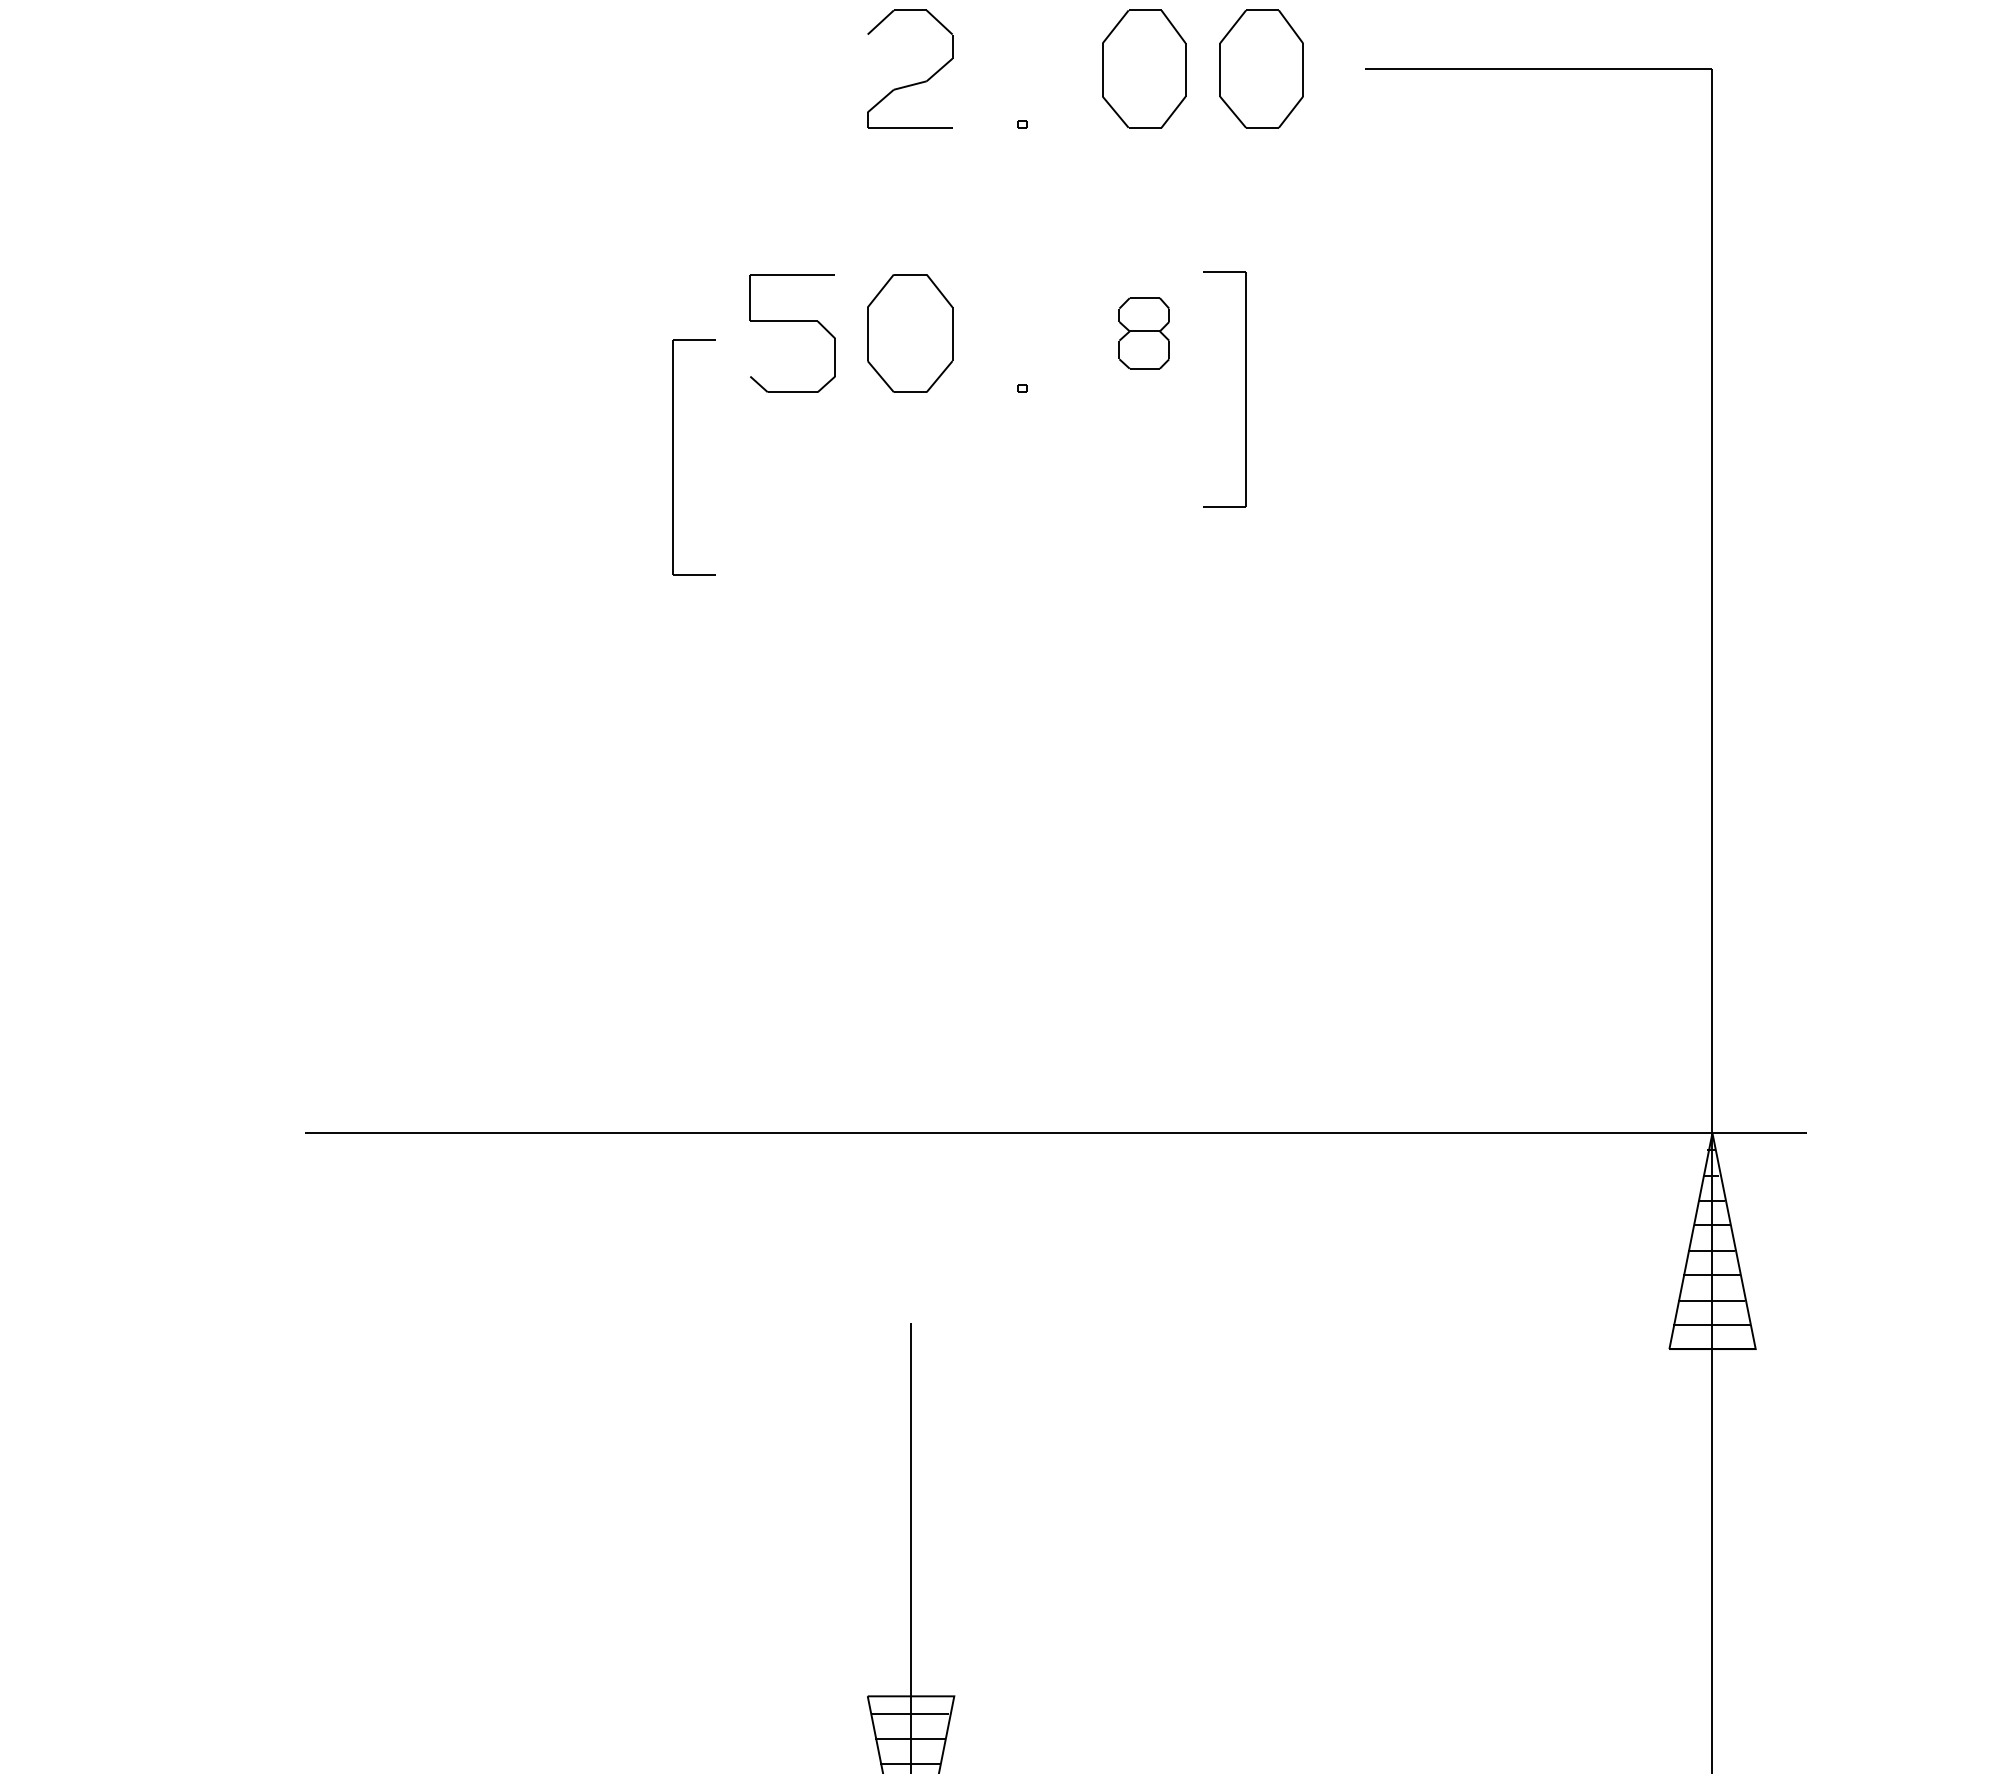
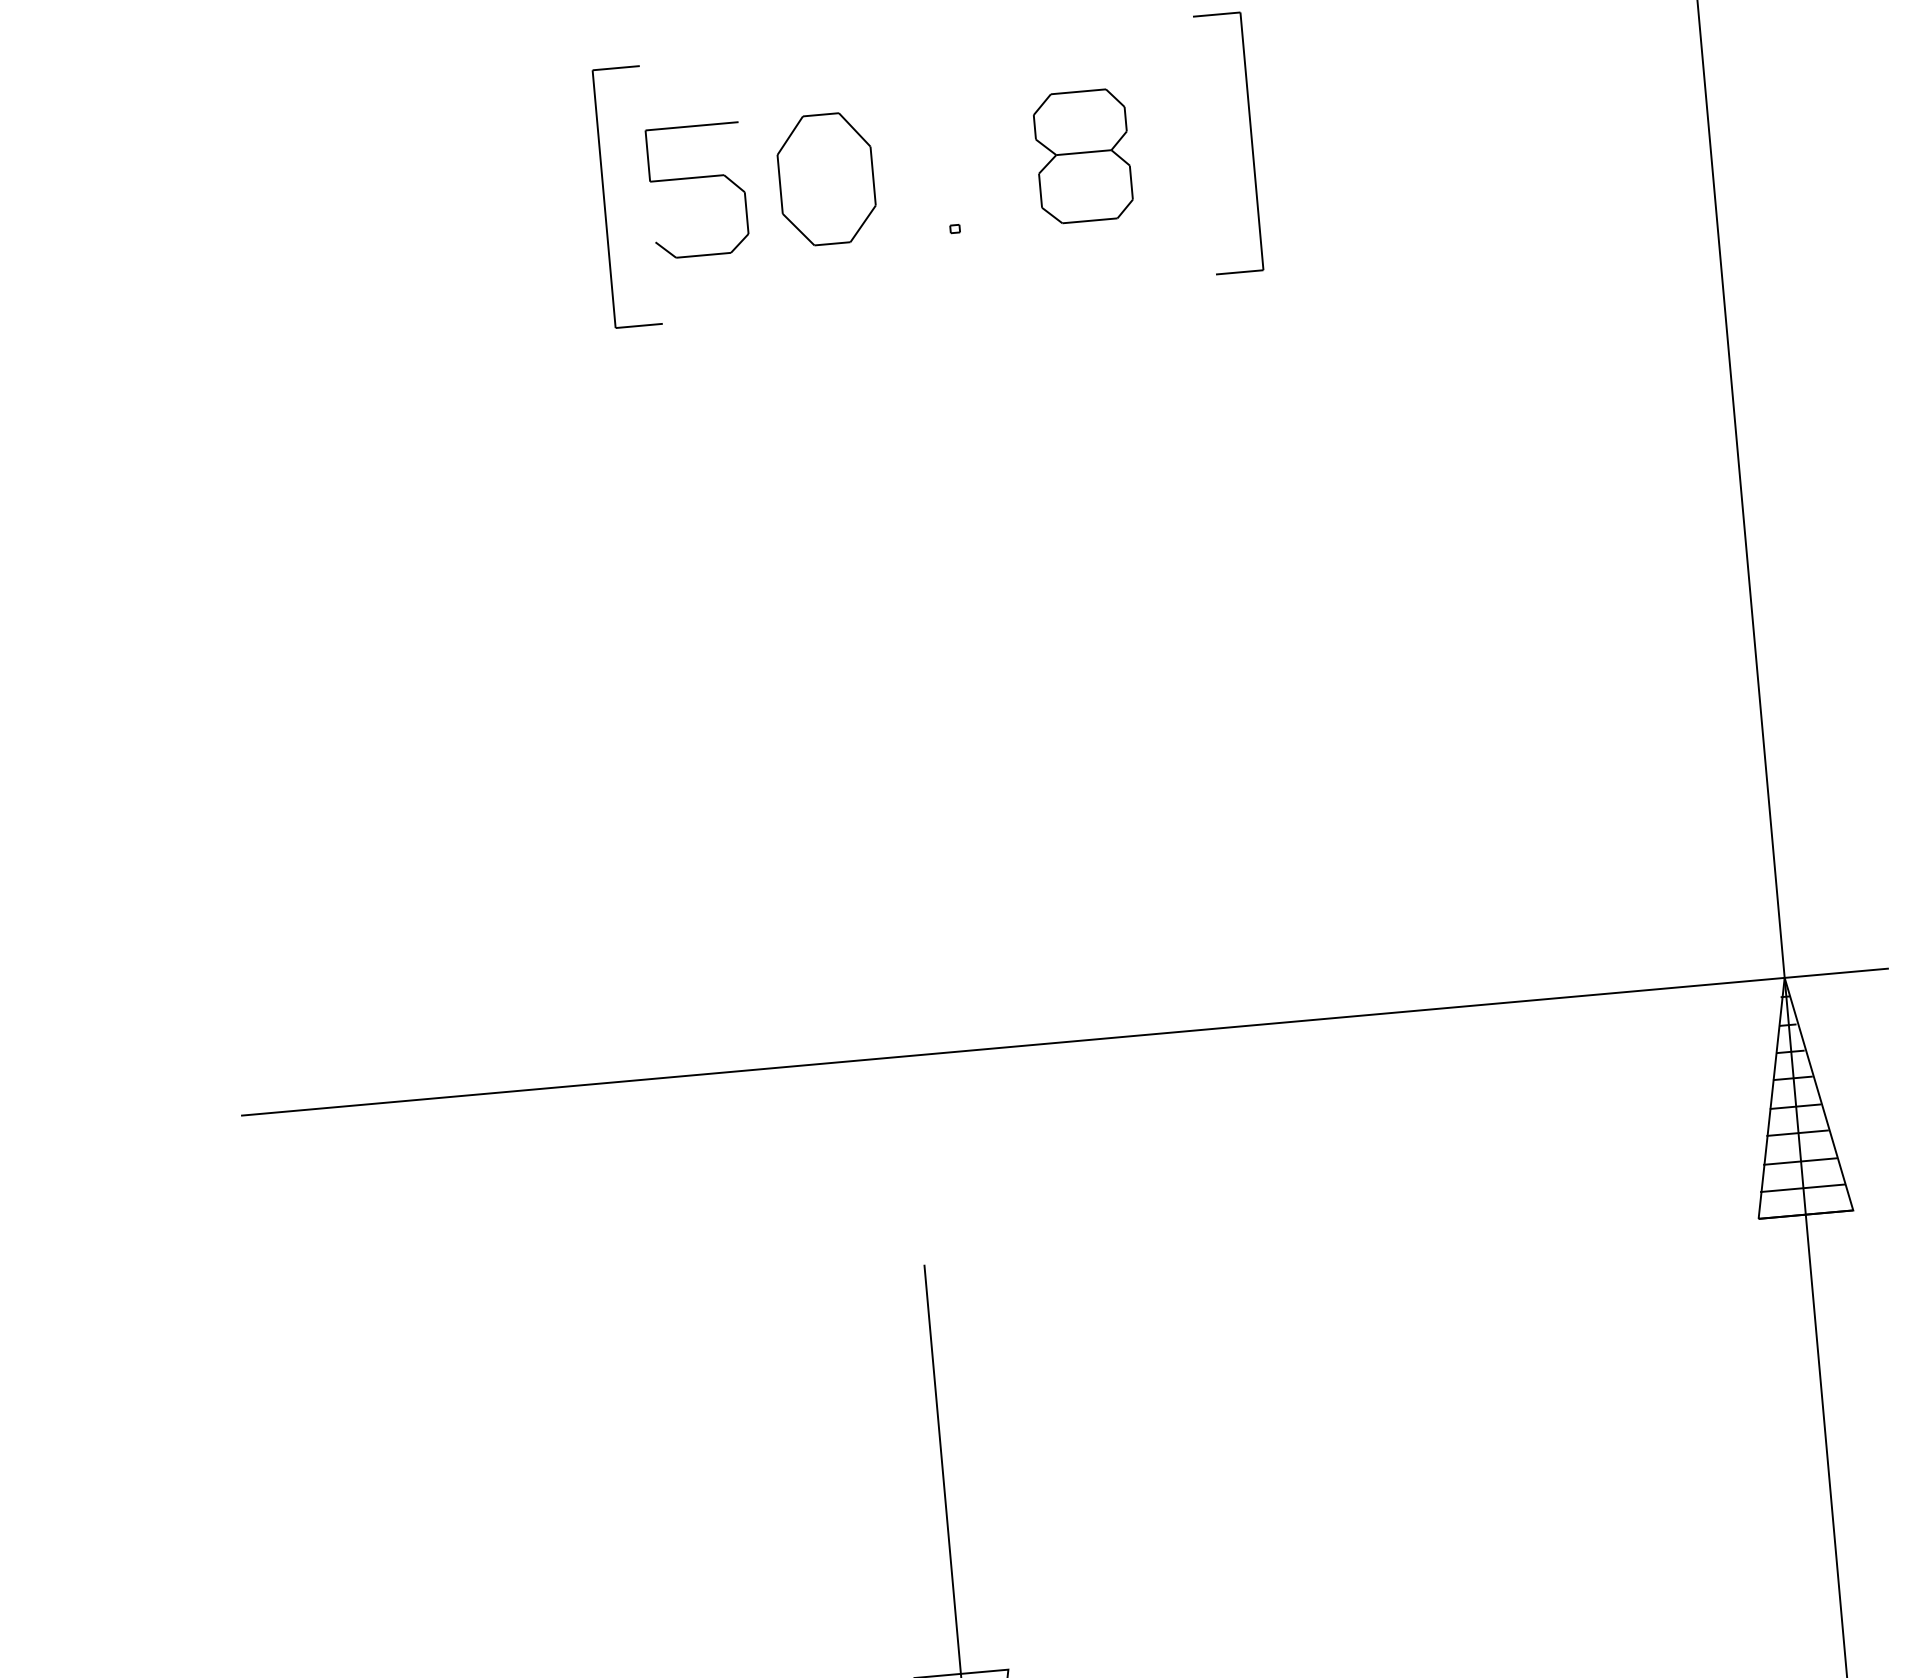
part: (1144, 333) -> (1083, 156), size x1.67
part: (1245, 389) -> (1251, 141), moved
part: (673, 457) -> (604, 199), moved

